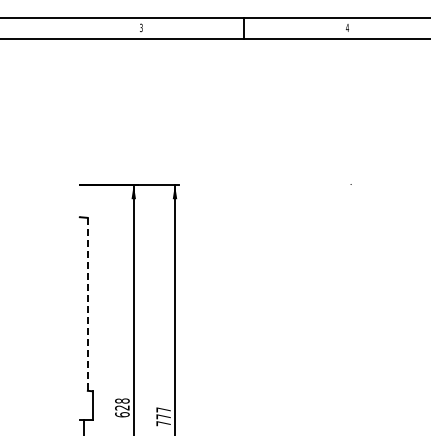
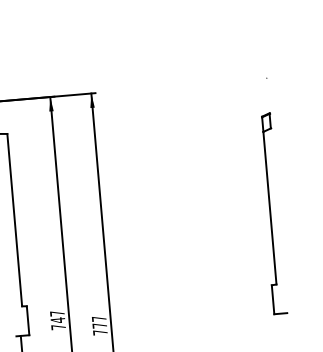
line: (87, 304) -> (14, 220), dashed -> solid
part: (344, 319) -> (271, 213), added
text: (122, 407) -> (58, 319), 628 -> 747

